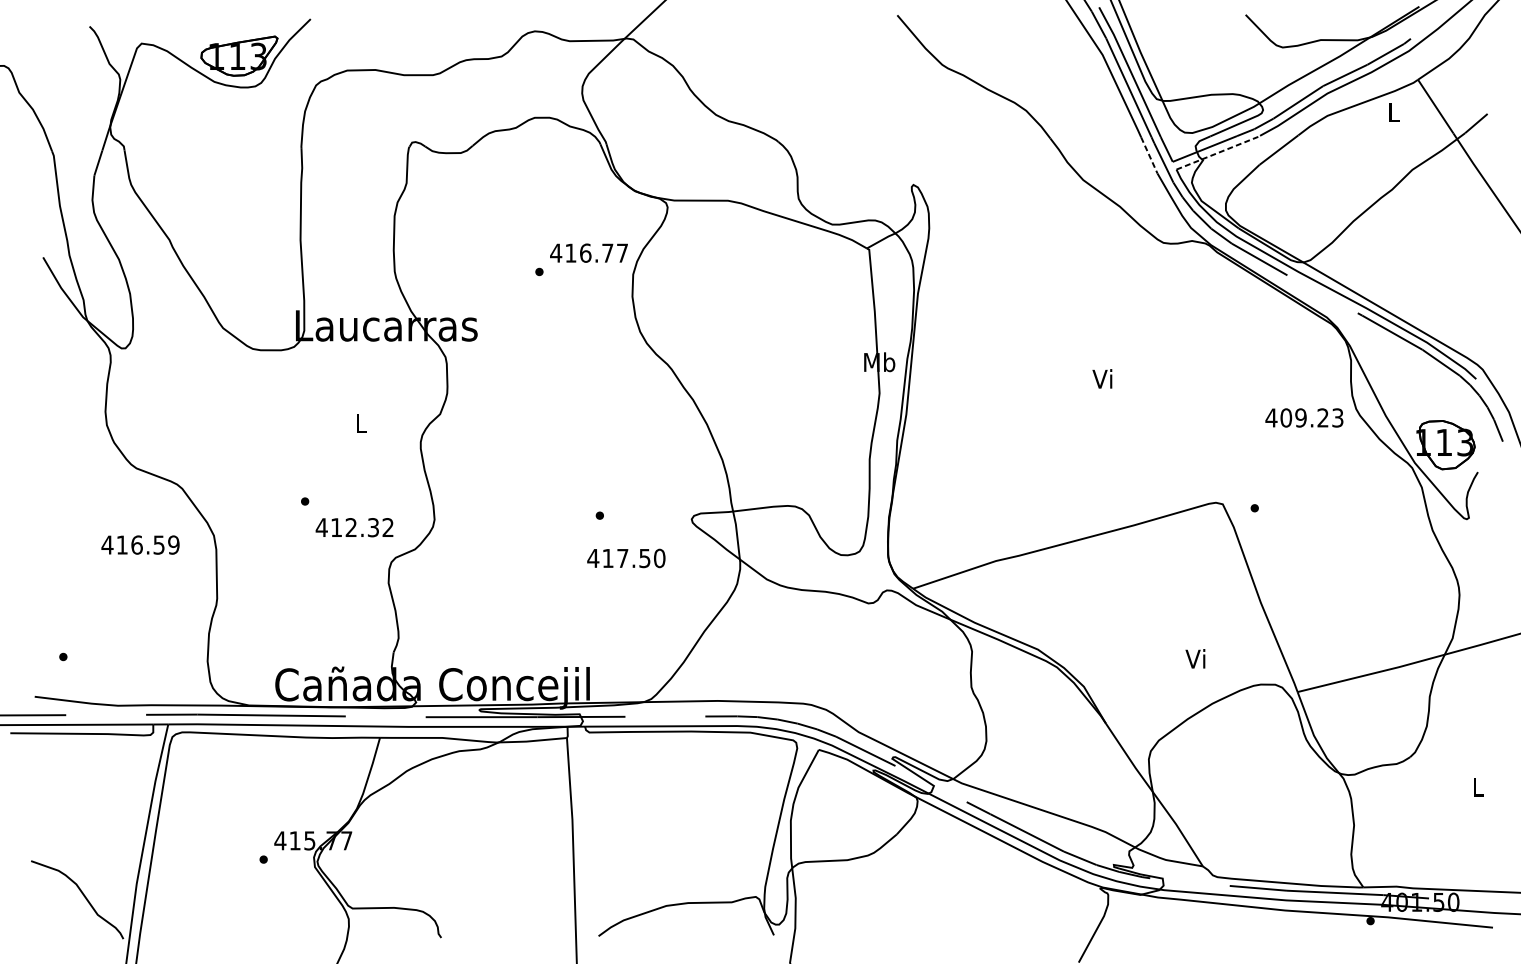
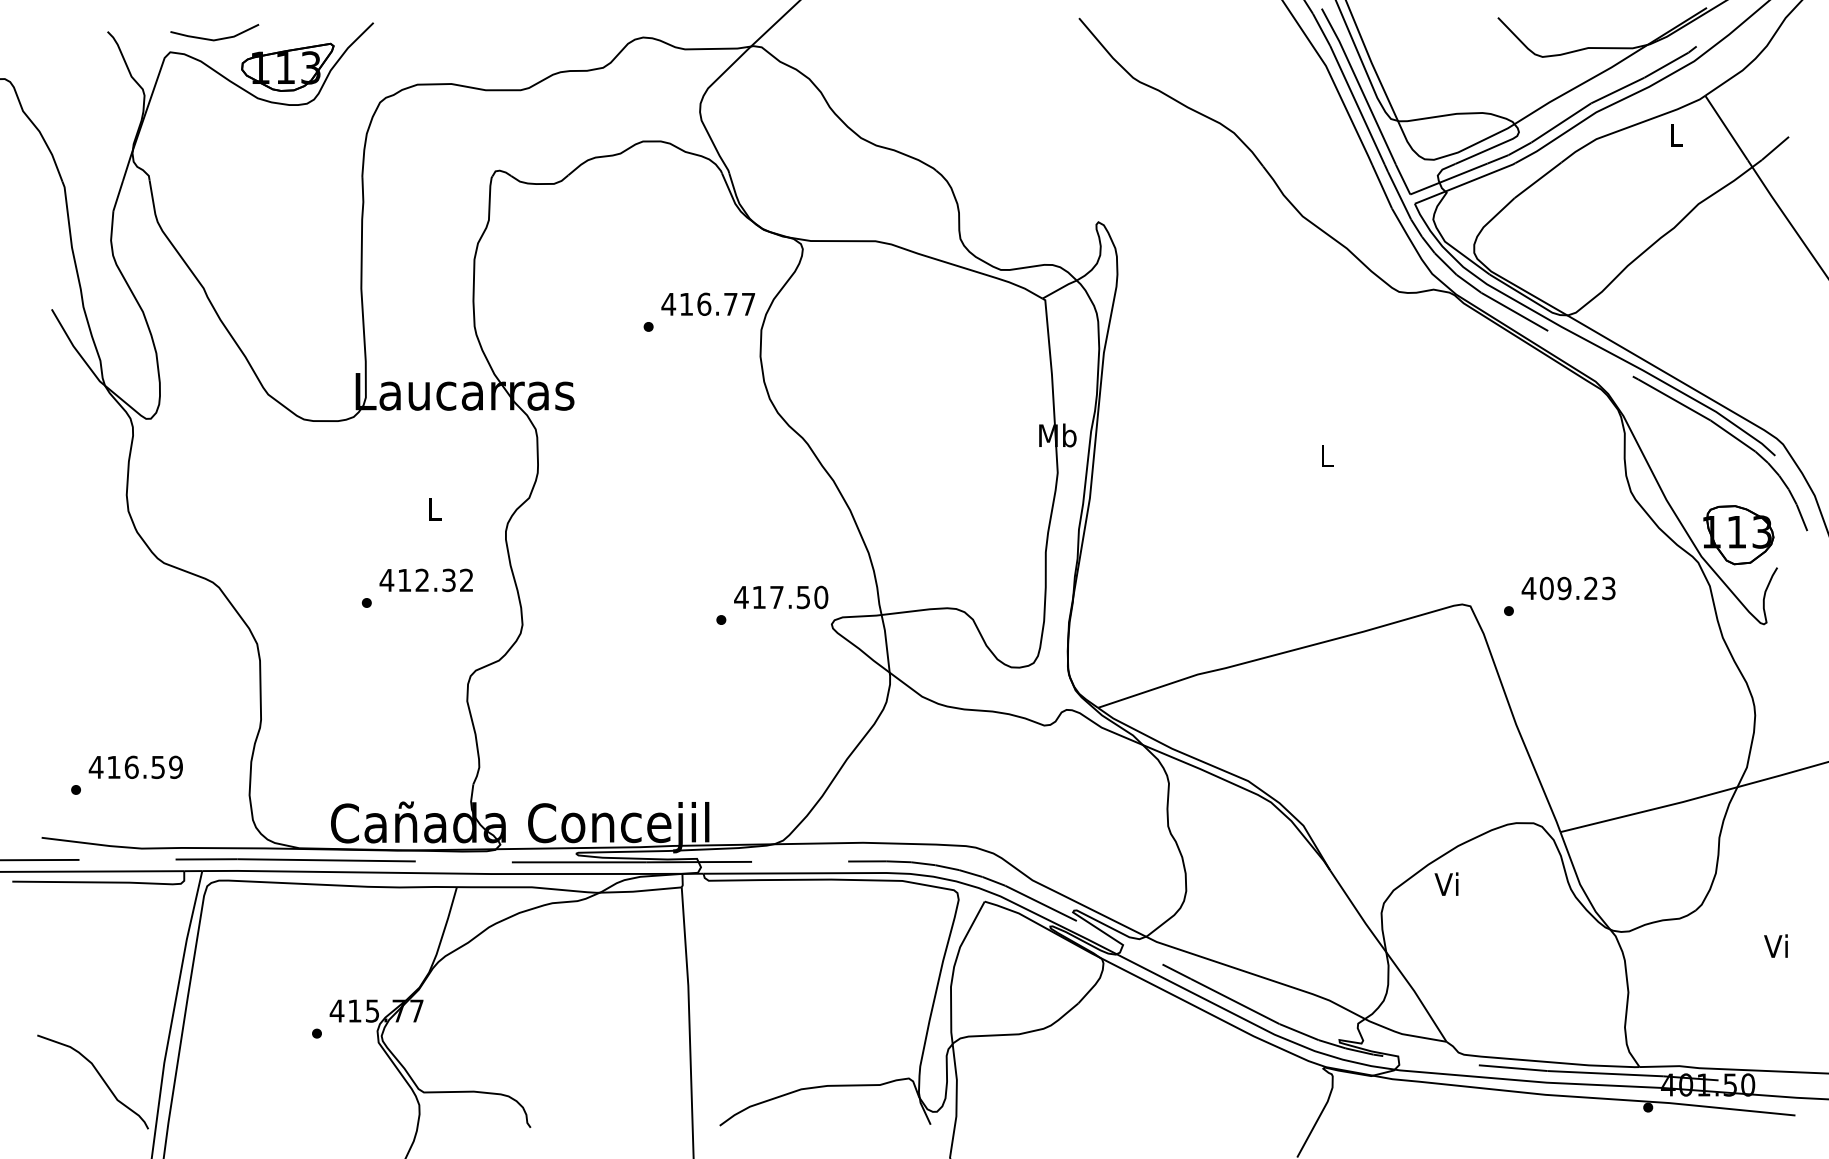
line: (180, 32) -> (217, 38), added
line: (1218, 152) -> (1465, 183), dashed -> solid
line: (1149, 155) -> (1382, 186), dashed -> solid
text: (1102, 378) -> (1325, 455), Vi -> L
text: (1304, 417) -> (1568, 588), moved
text: (353, 527) -> (425, 580), moved
text: (140, 544) -> (135, 766), moved
text: (626, 558) -> (781, 597), moved
text: (1195, 658) -> (1446, 883), moved
text: (1476, 786) -> (1775, 945), L -> Vi

